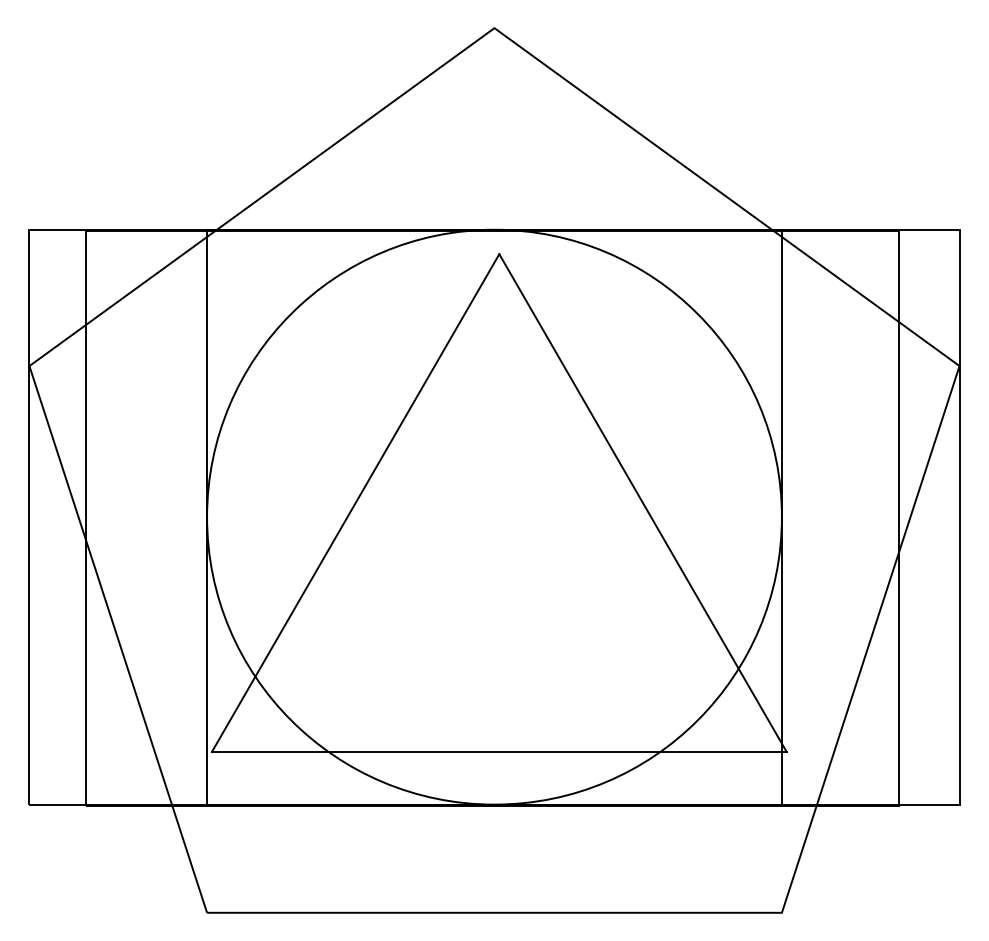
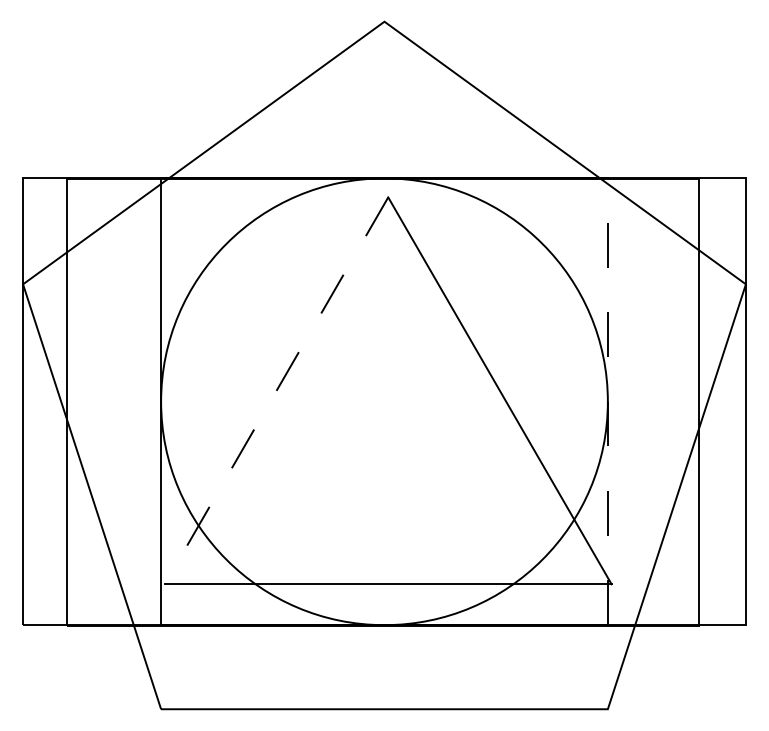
line: (355, 503) -> (276, 391), solid -> dashed
line: (781, 516) -> (607, 401), solid -> dashed

